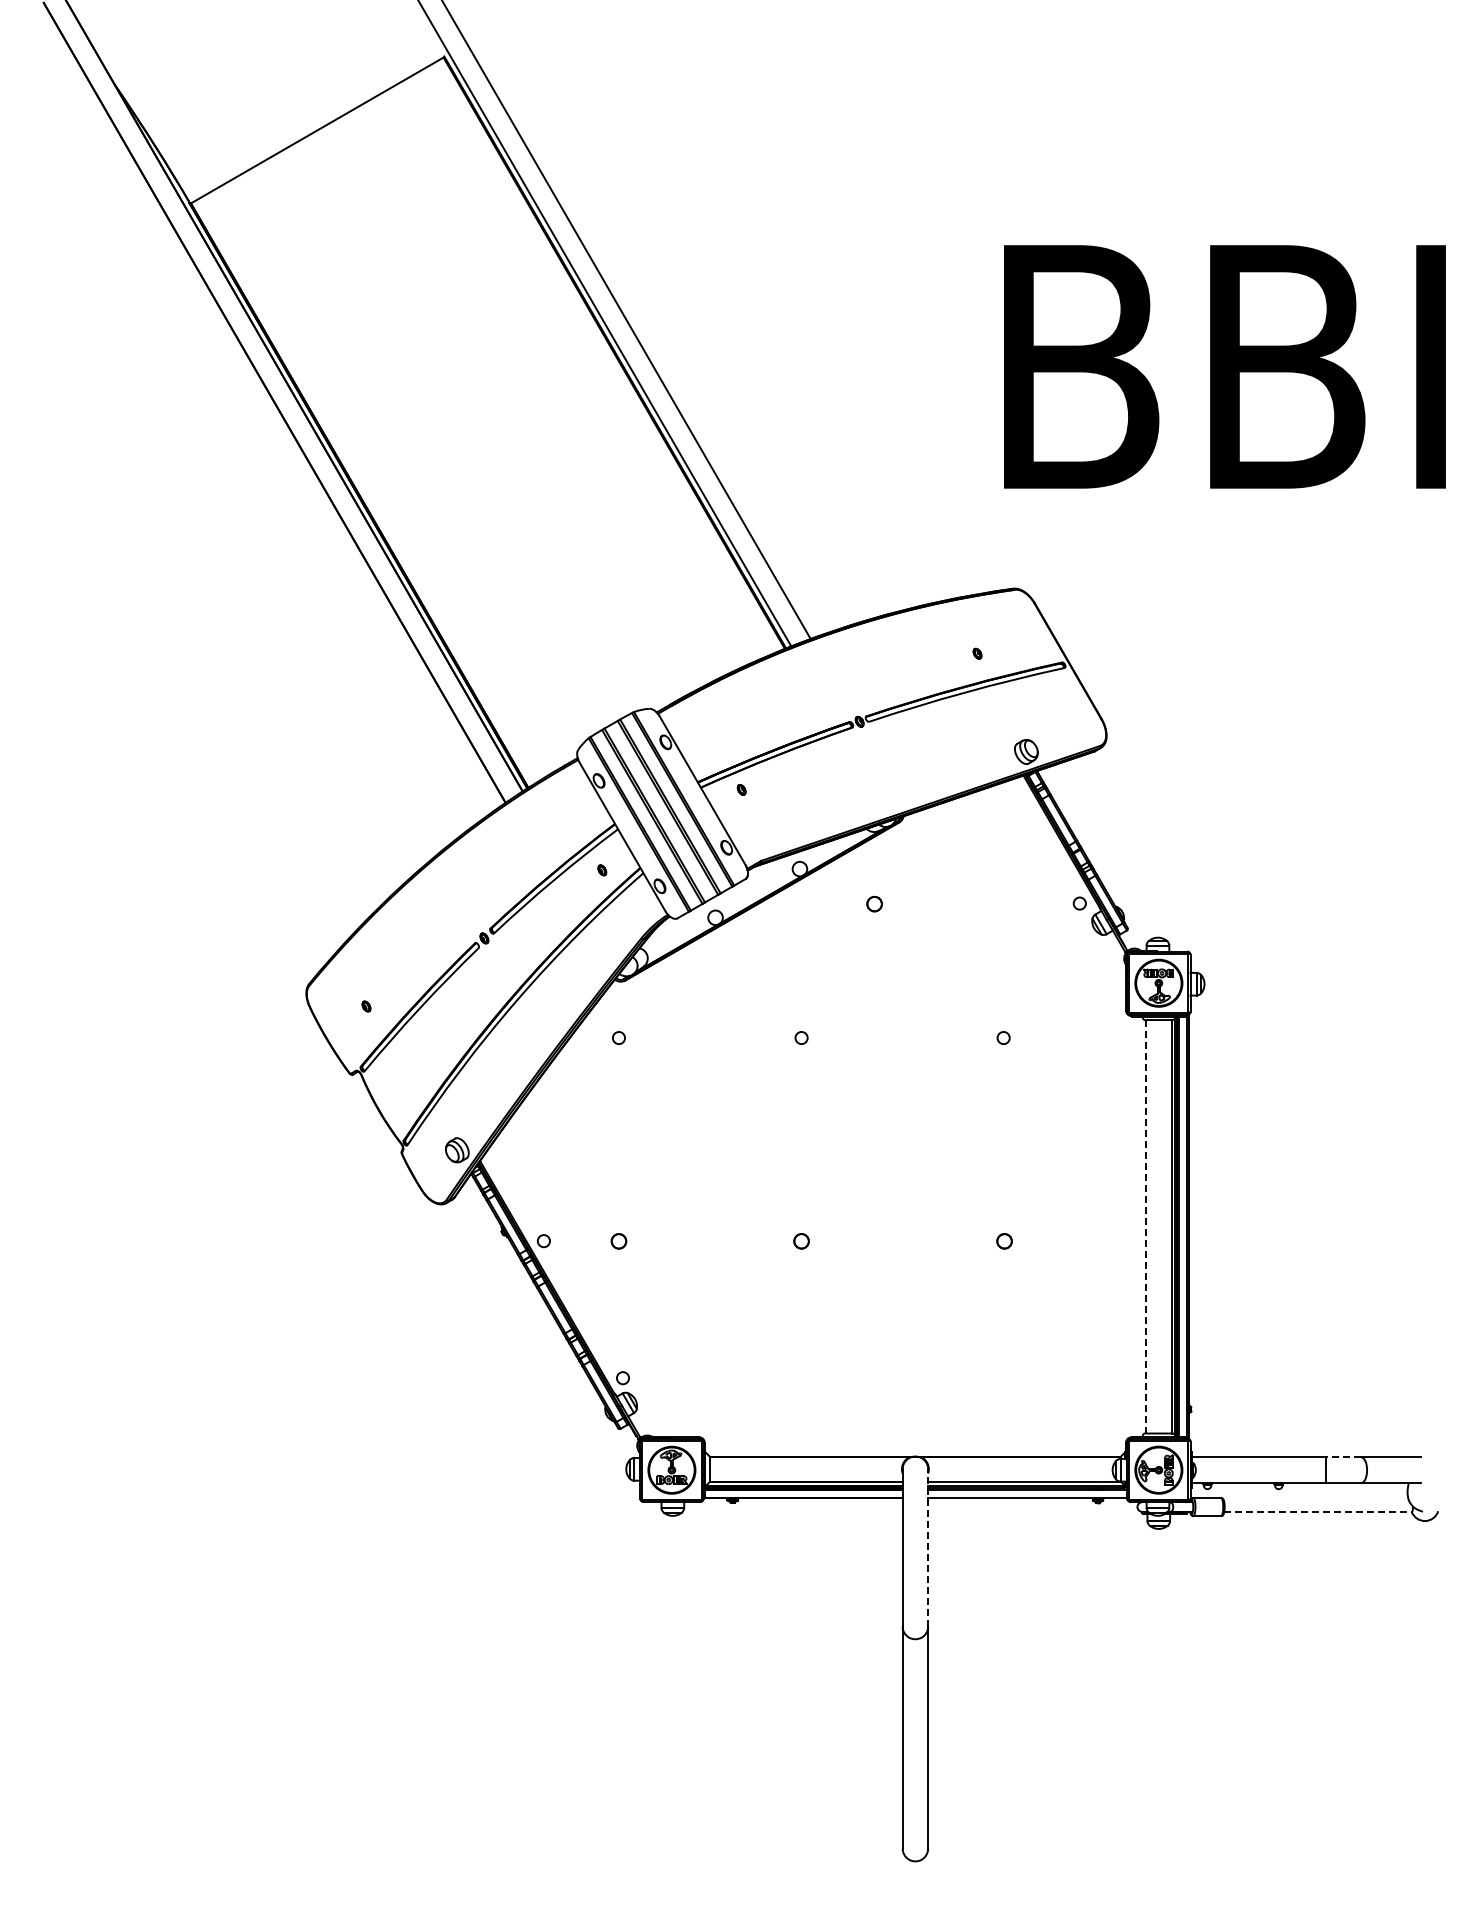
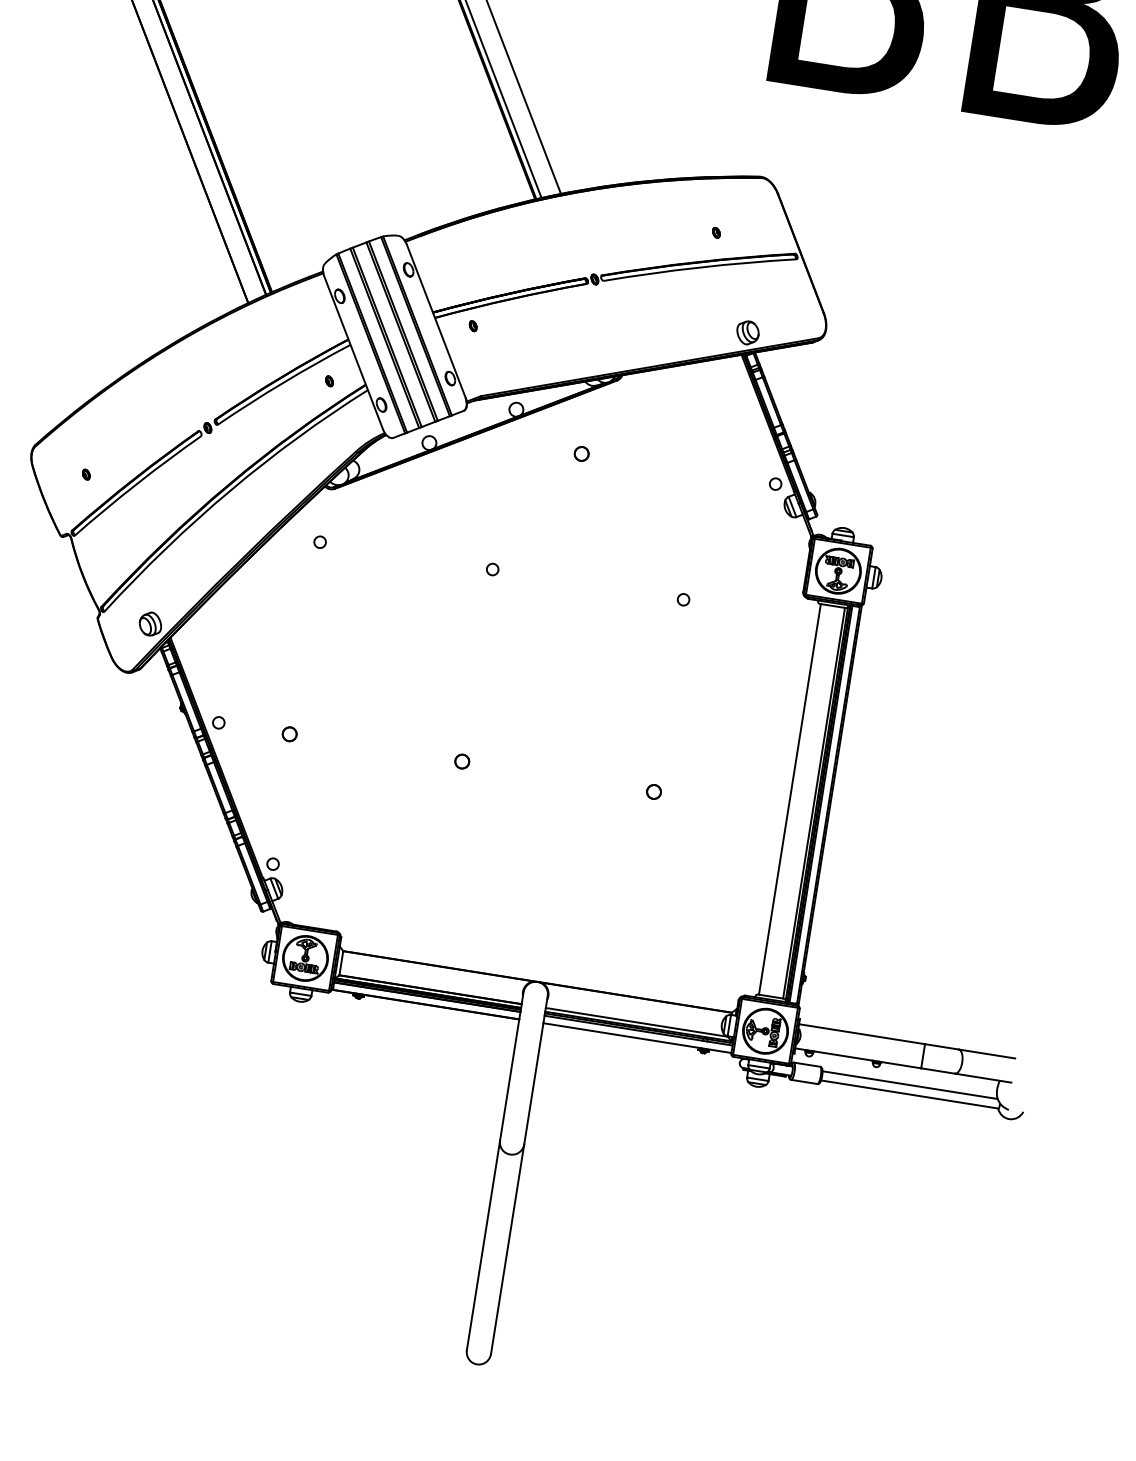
line: (1146, 1226) -> (790, 799), dashed -> solid
line: (1343, 1457) -> (941, 1046), dashed -> solid
line: (1316, 1502) -> (909, 1085), added
line: (1318, 1511) -> (910, 1094), dashed -> solid
line: (928, 1547) -> (536, 1069), dashed -> solid

